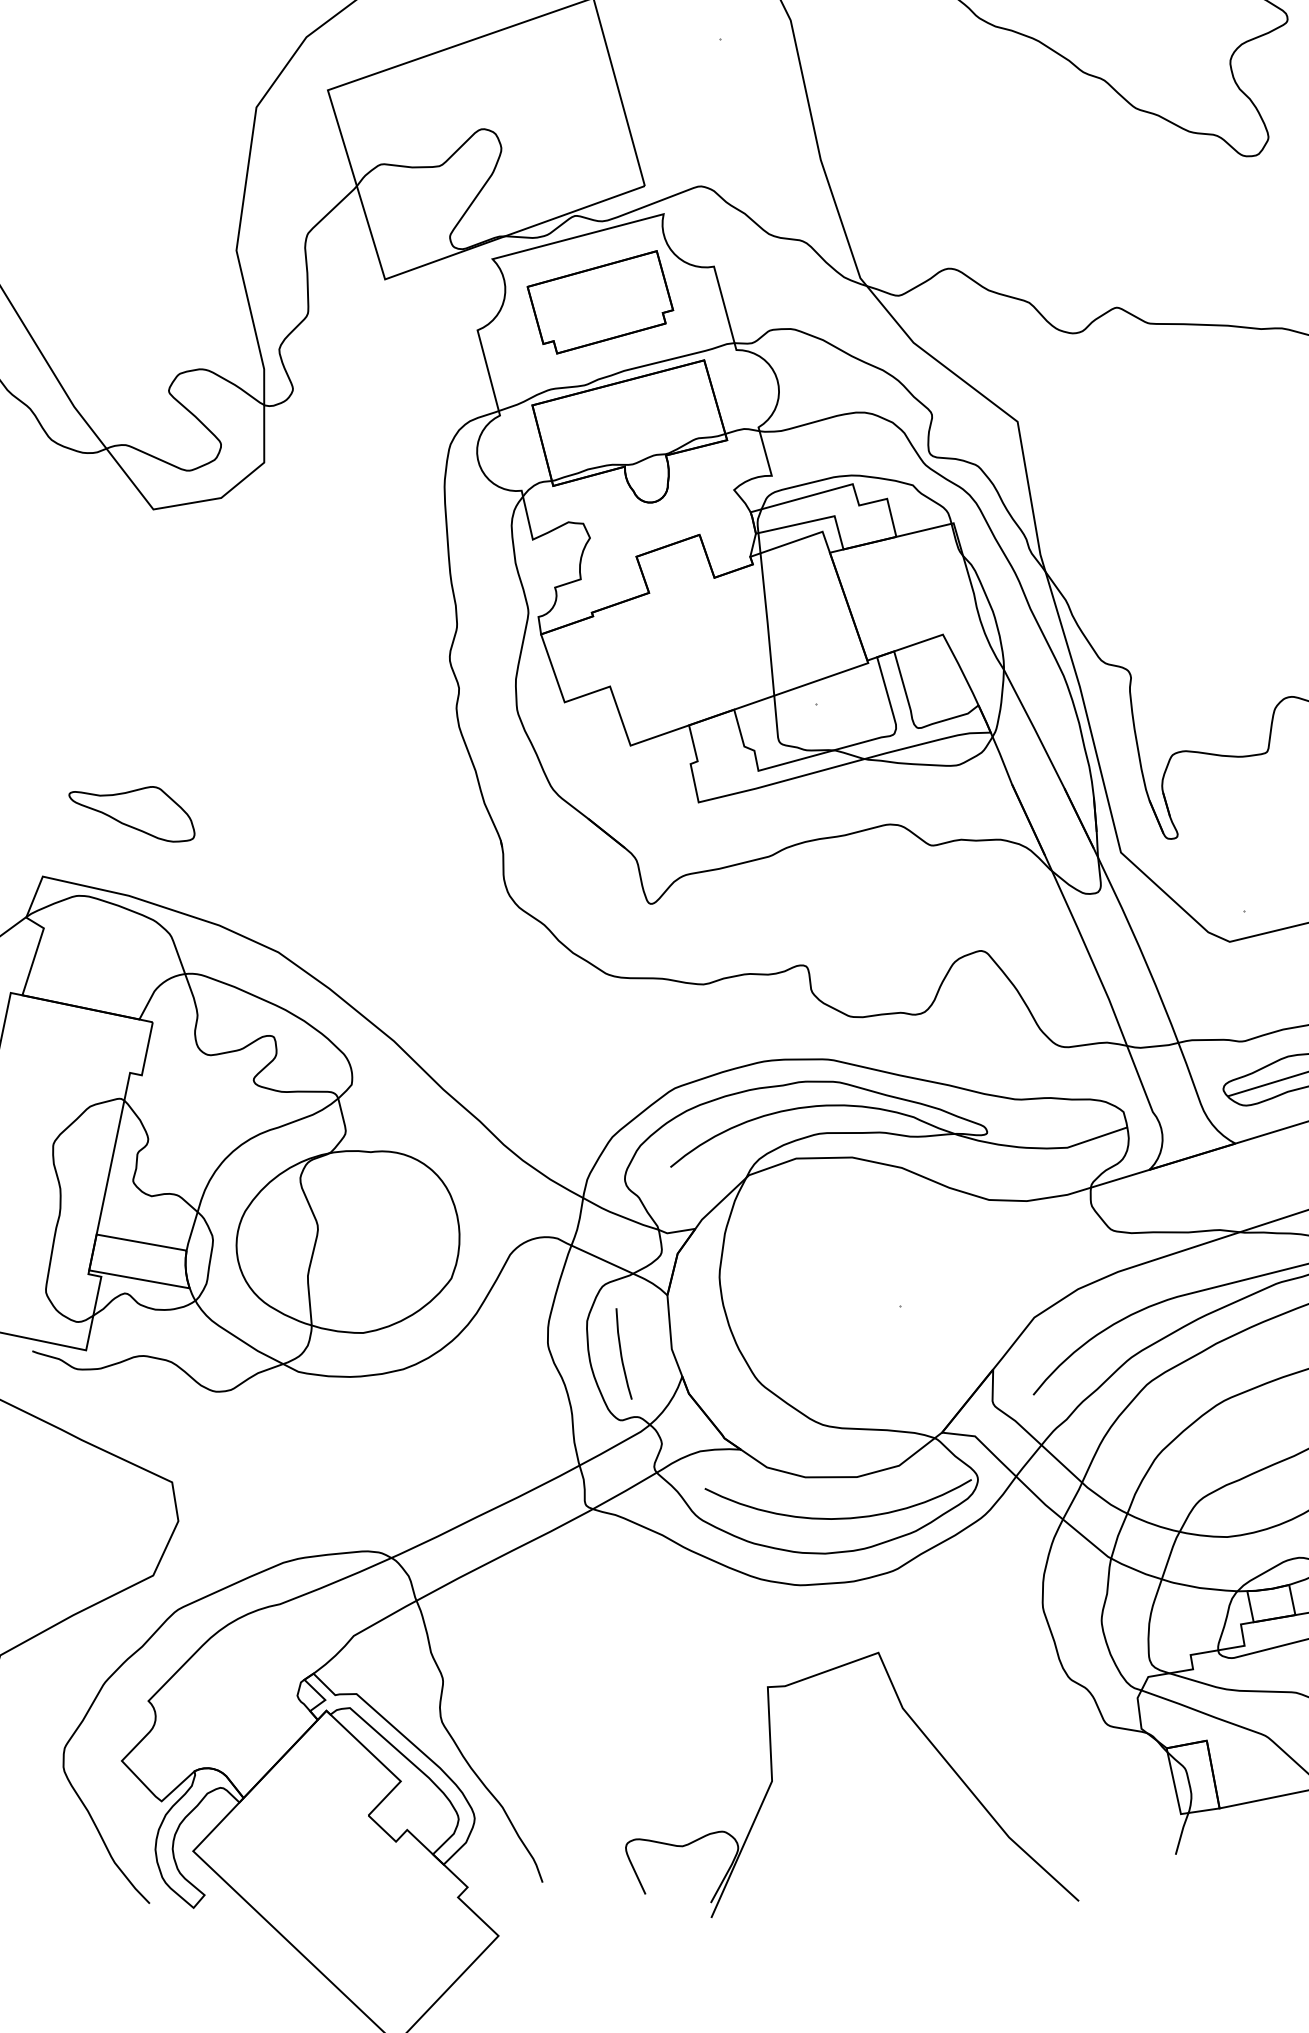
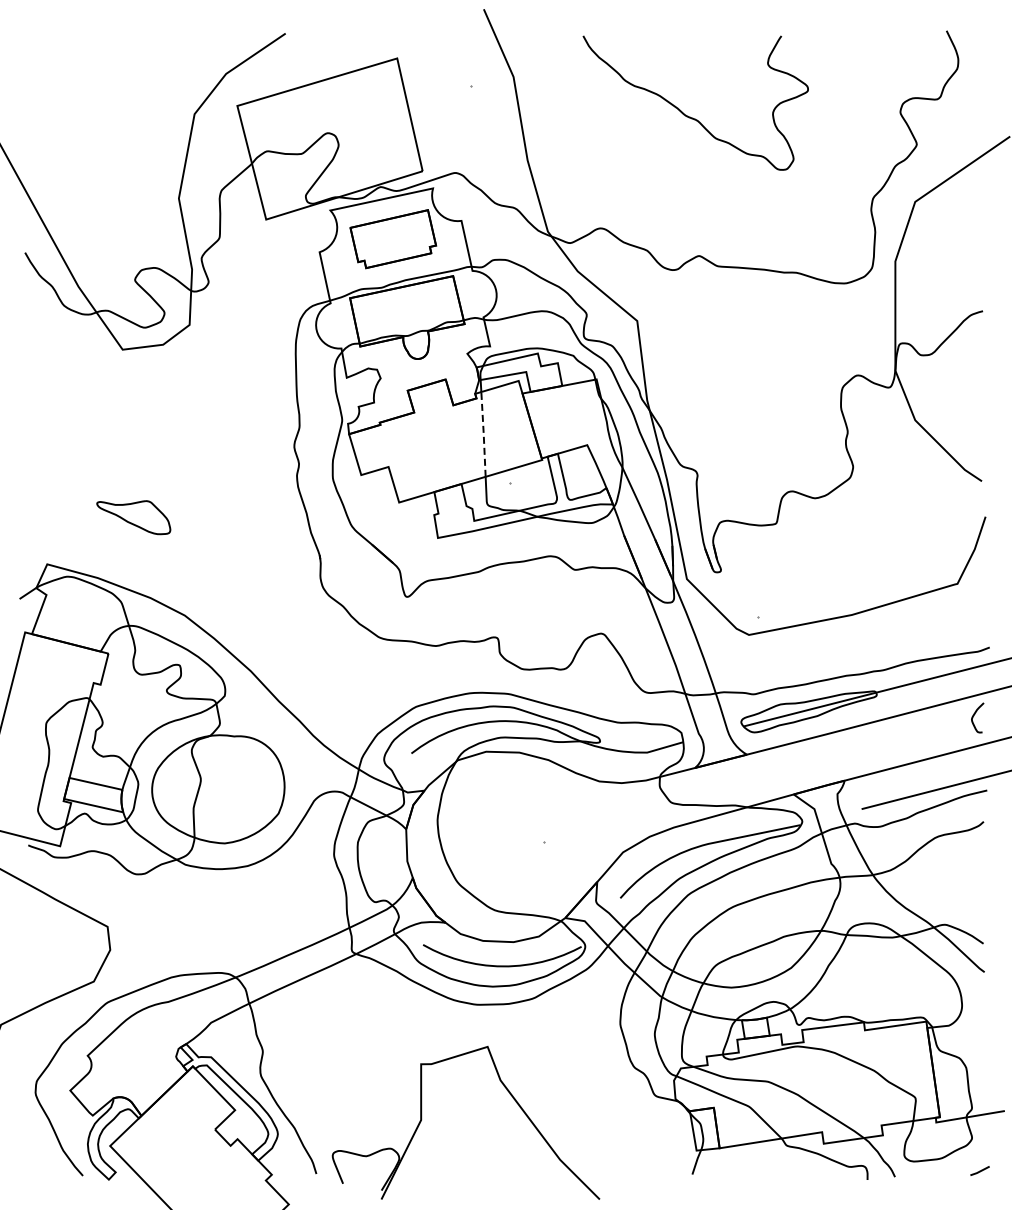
line: (767, 622) -> (483, 433), solid -> dashed
part: (131, 815) -> (133, 517), moved
curve: (621, 1353) -> (377, 862), removed
part: (774, 1780) -> (422, 1119), moved

